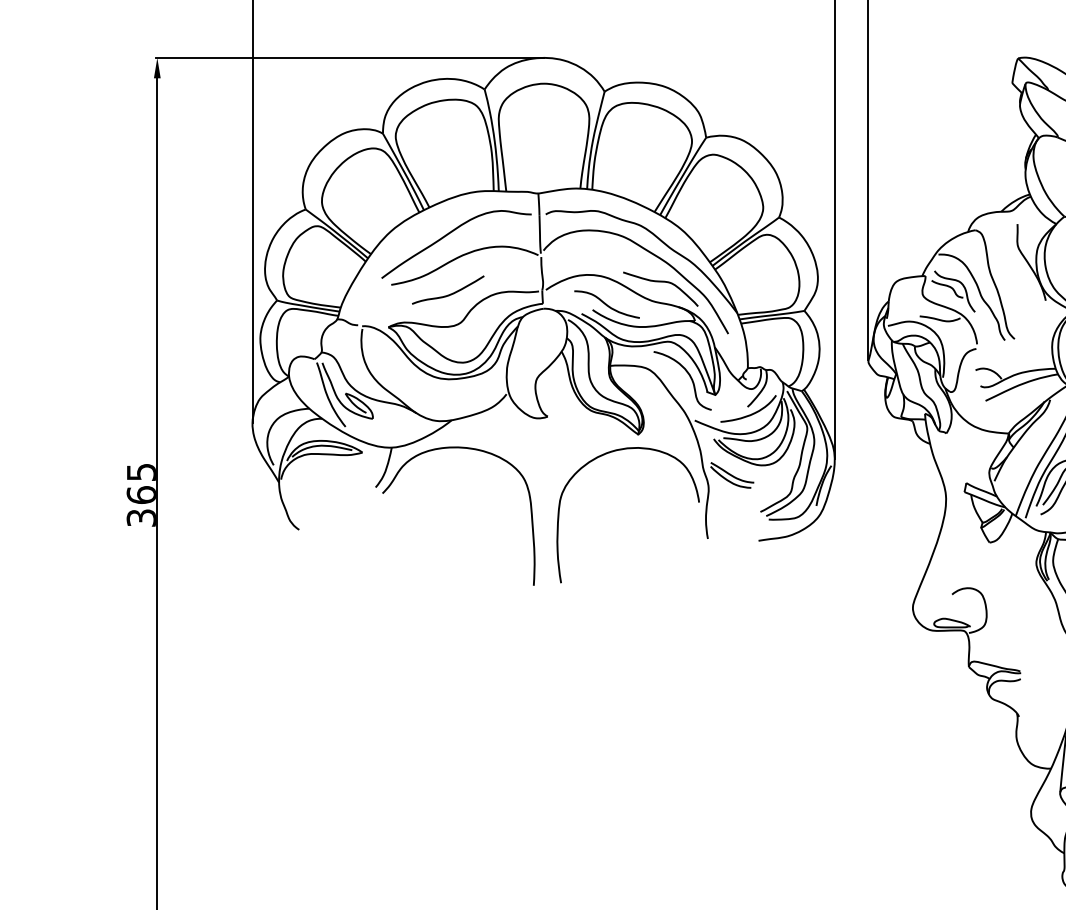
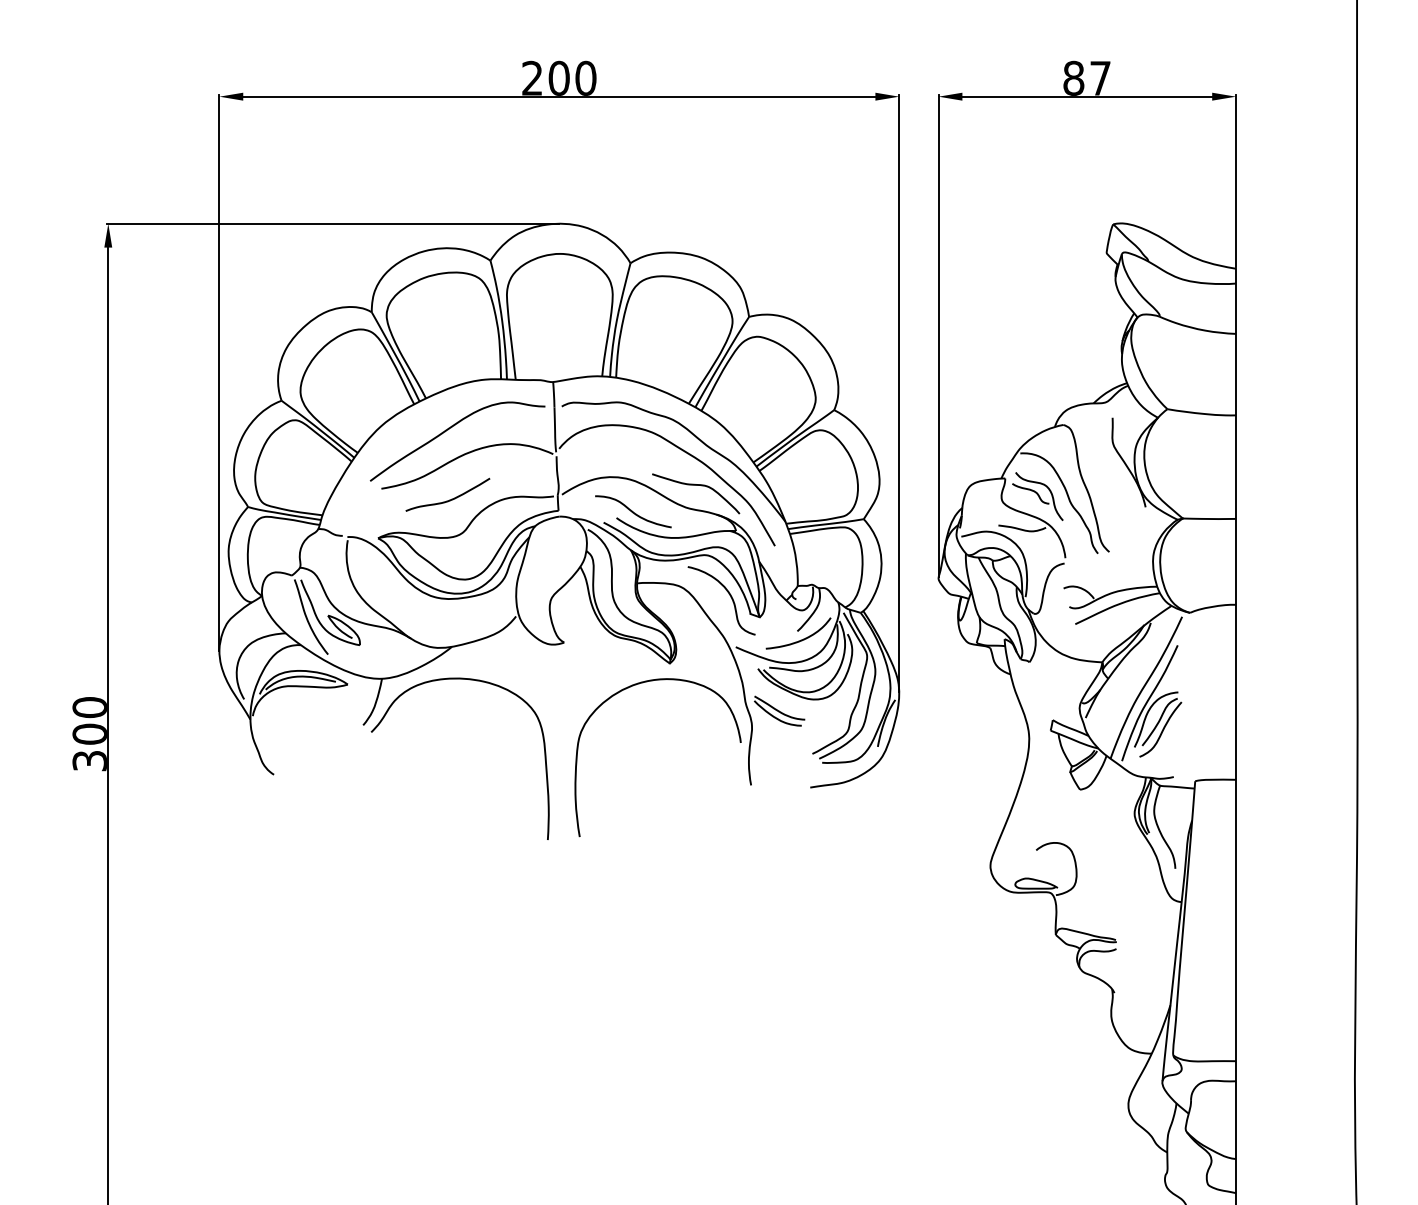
text: (141, 483) -> (89, 720), 365 -> 300

